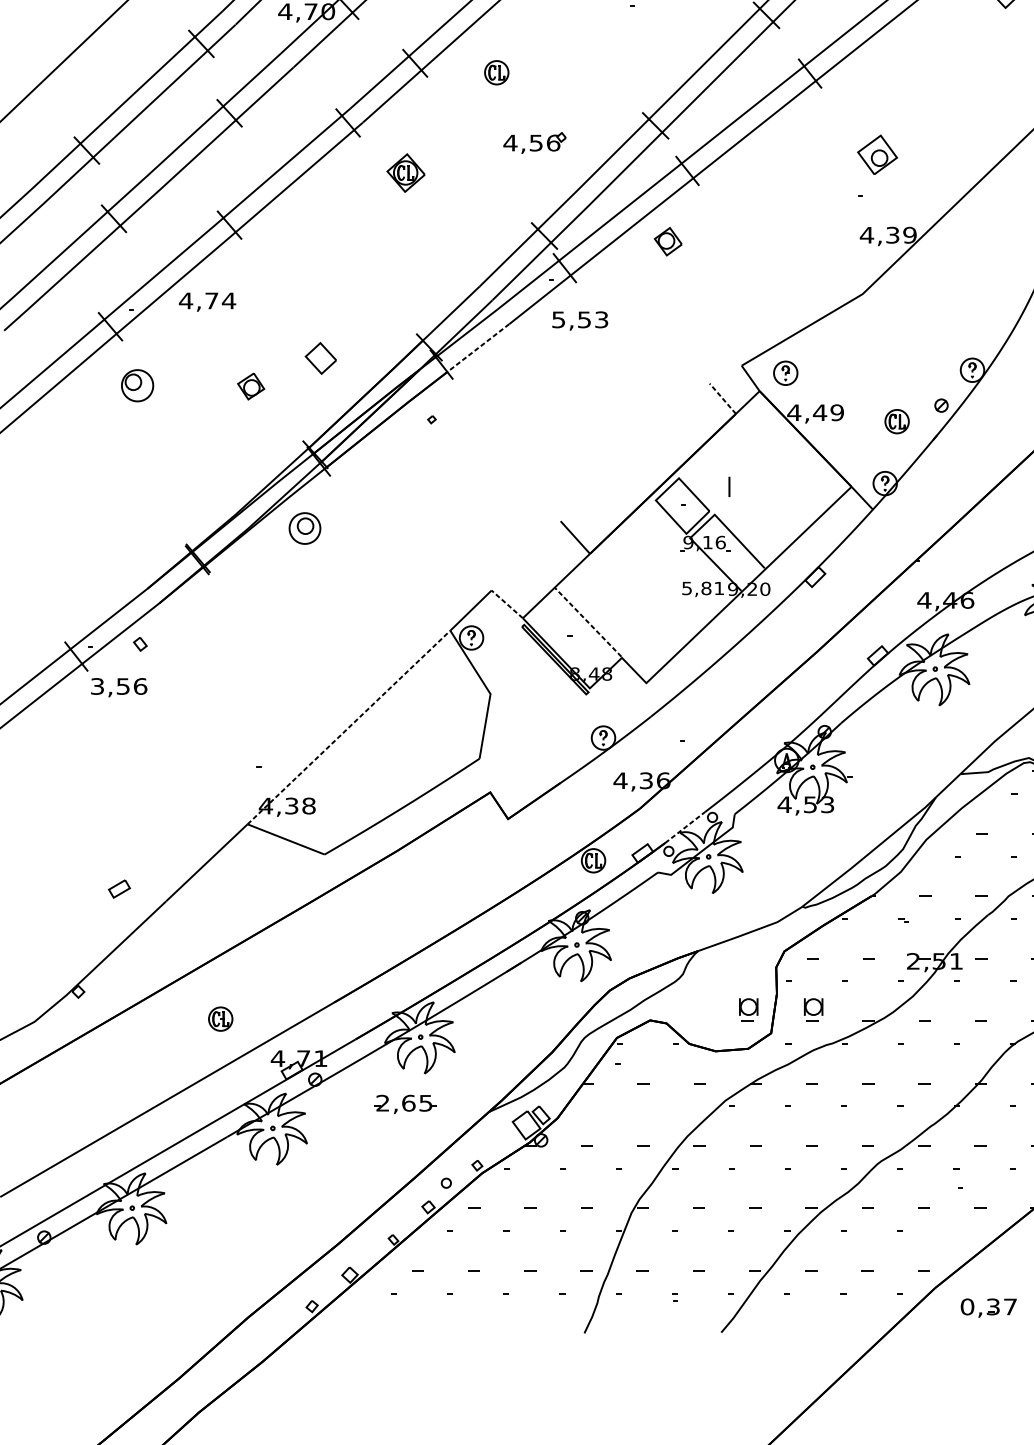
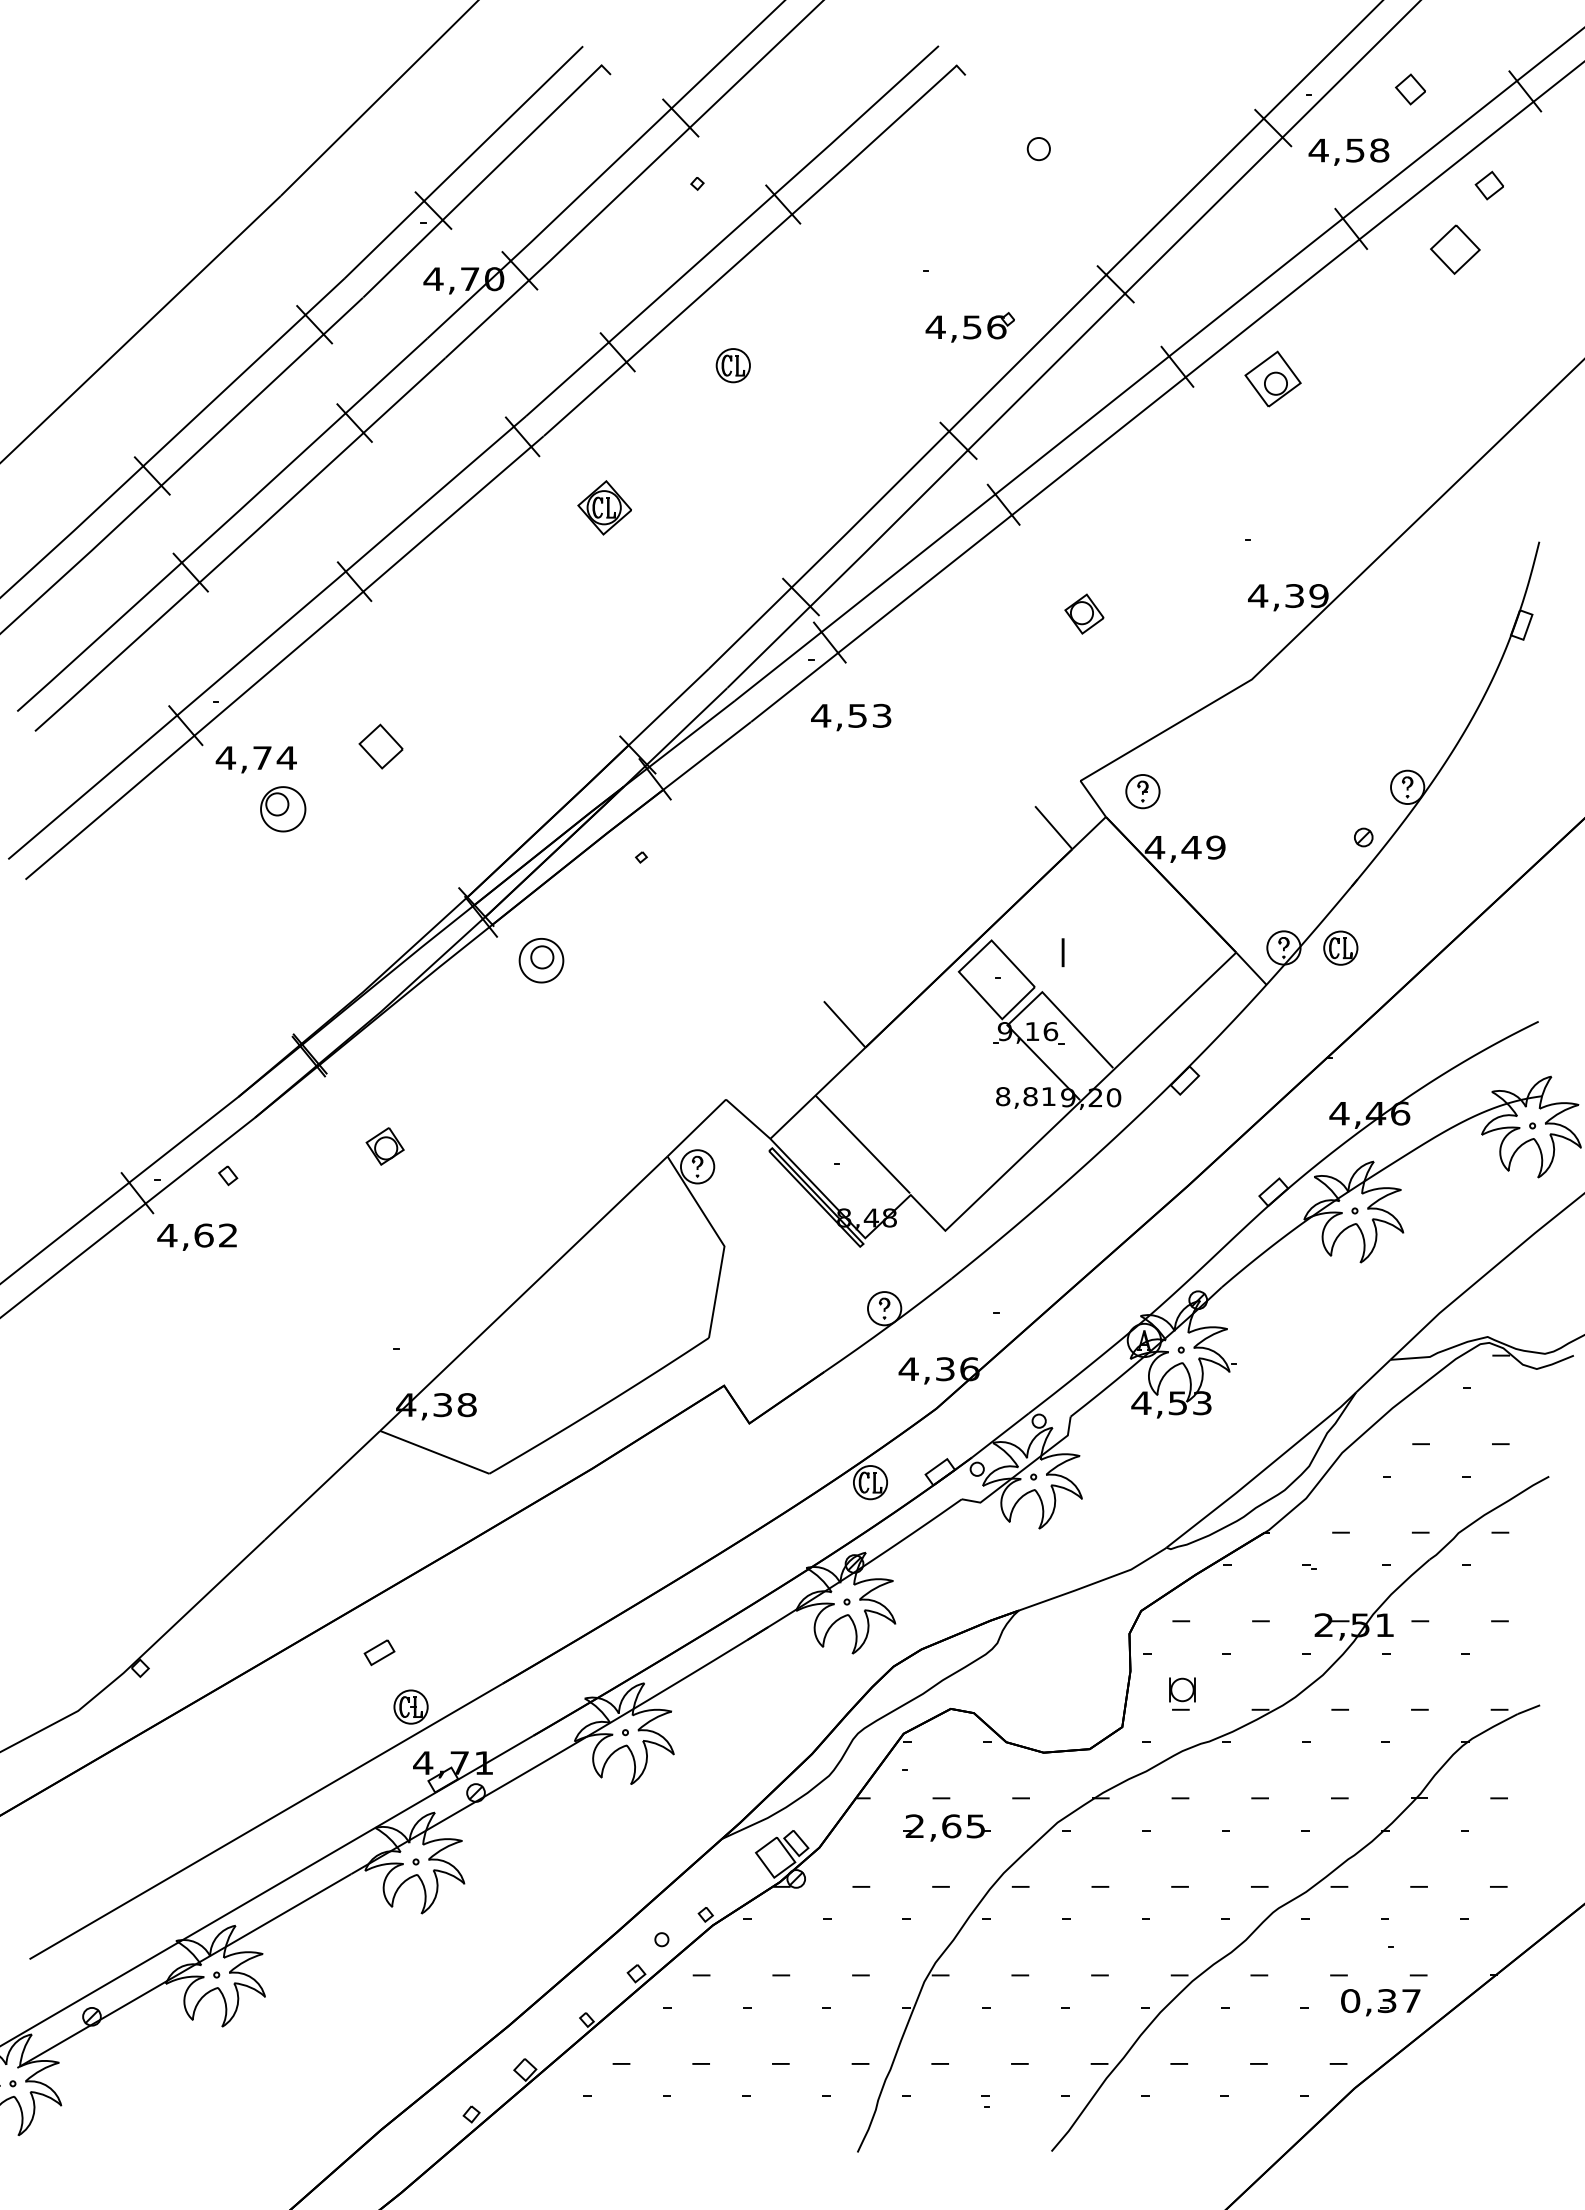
part: (534, 143) -> (969, 327), moved
part: (877, 154) -> (1272, 378), moved
part: (668, 241) -> (1084, 613), moved
text: (206, 301) -> (255, 759), moved
text: (558, 319) -> (821, 715), 5,53 -> 4,53
line: (477, 348) -> (706, 756), dashed -> solid
part: (320, 358) -> (380, 746), moved
part: (137, 385) -> (283, 809), moved
part: (250, 386) -> (384, 1146), moved
line: (722, 398) -> (1053, 827), dashed -> solid
part: (896, 421) -> (1340, 947), moved
part: (304, 528) -> (541, 960), moved
text: (687, 588) -> (1003, 1096), 5,81 -> 8,81
line: (507, 604) -> (748, 1119), dashed -> solid
line: (588, 622) -> (863, 1145), dashed -> solid
text: (118, 686) -> (197, 1235), 3,56 -> 4,62
line: (348, 727) -> (523, 1293), dashed -> solid
line: (685, 827) -> (1000, 1435), dashed -> solid
part: (119, 888) -> (379, 1652), moved
part: (748, 1009) -> (1090, 1693), removed
part: (220, 1018) -> (410, 1706), moved
part: (405, 1104) -> (946, 1827), moved
part: (988, 1307) -> (1380, 2002), moved

